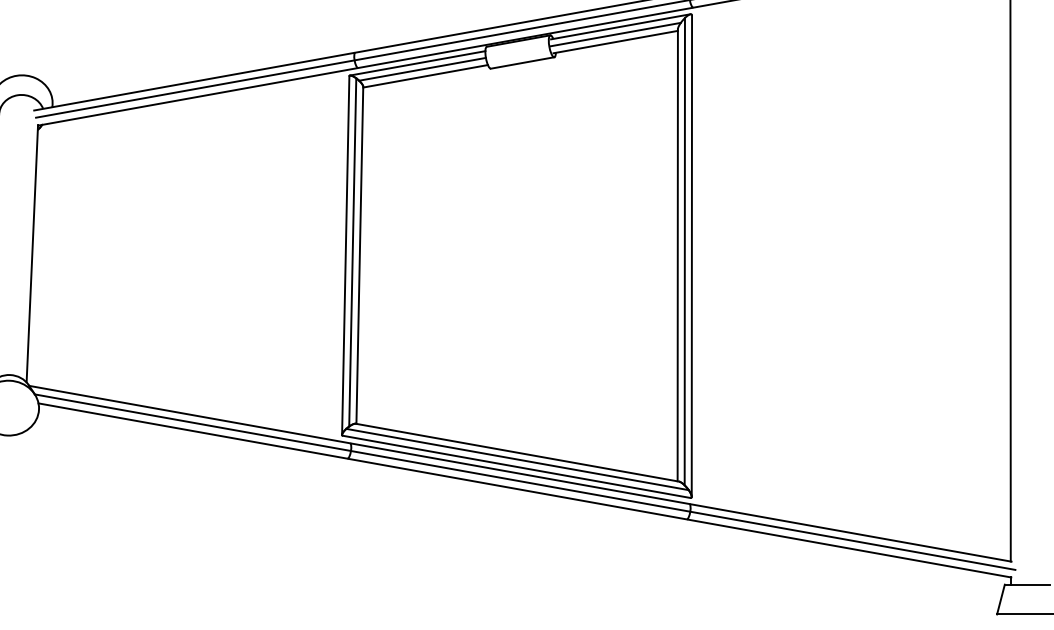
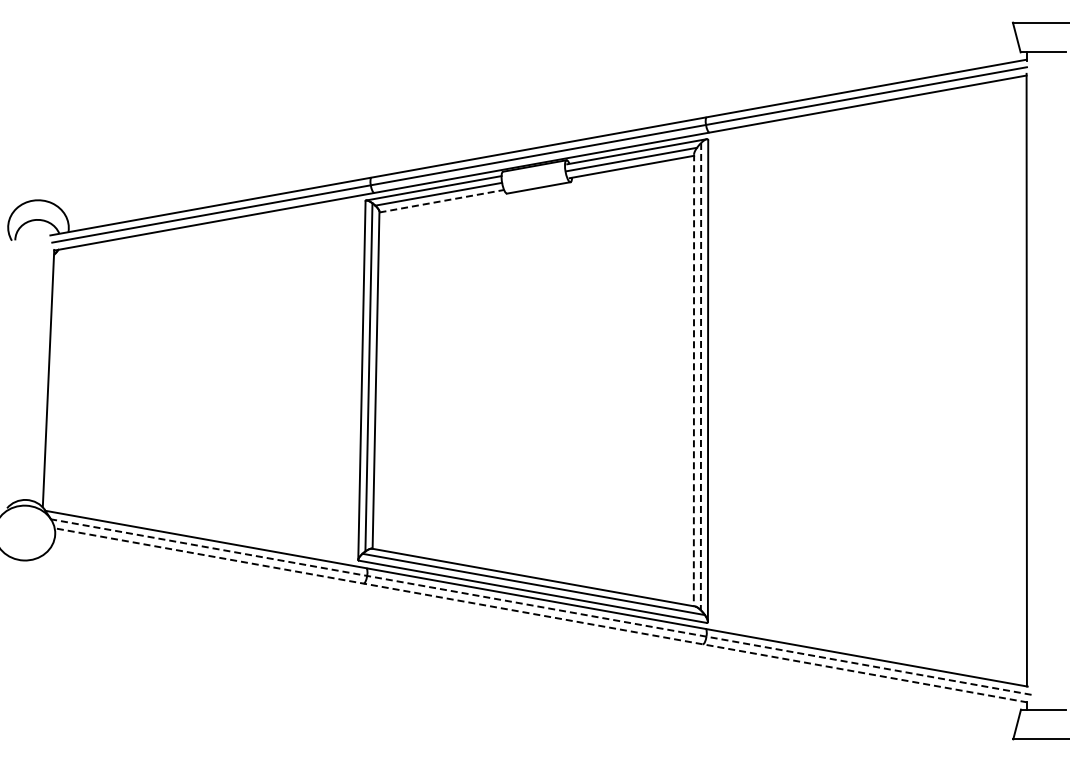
line: (426, 76) -> (442, 201), solid -> dashed
line: (685, 251) -> (701, 376), solid -> dashed
line: (677, 255) -> (693, 380), solid -> dashed
line: (524, 482) -> (540, 607), solid -> dashed
line: (524, 490) -> (540, 615), solid -> dashed

